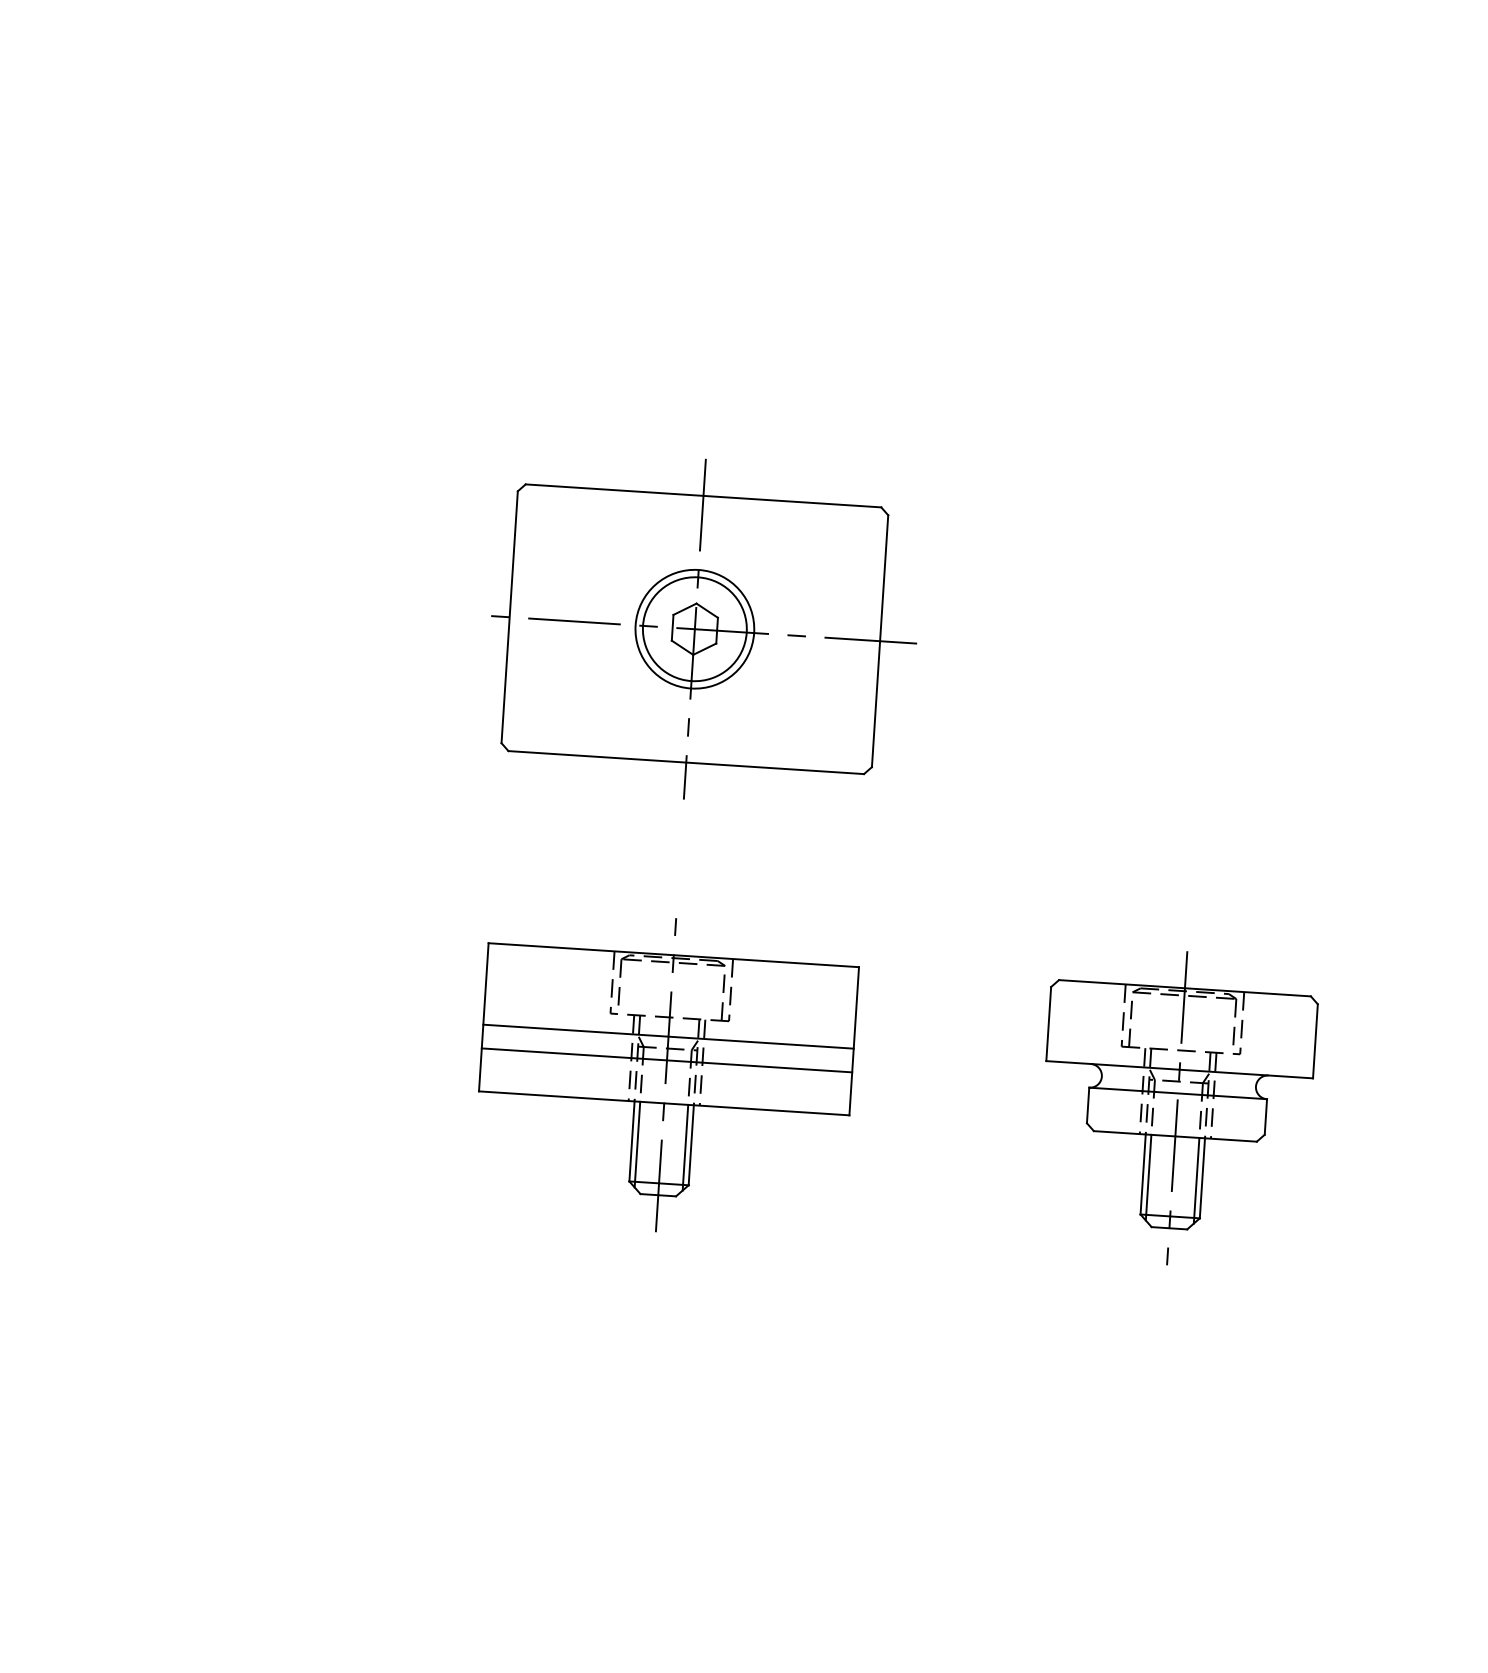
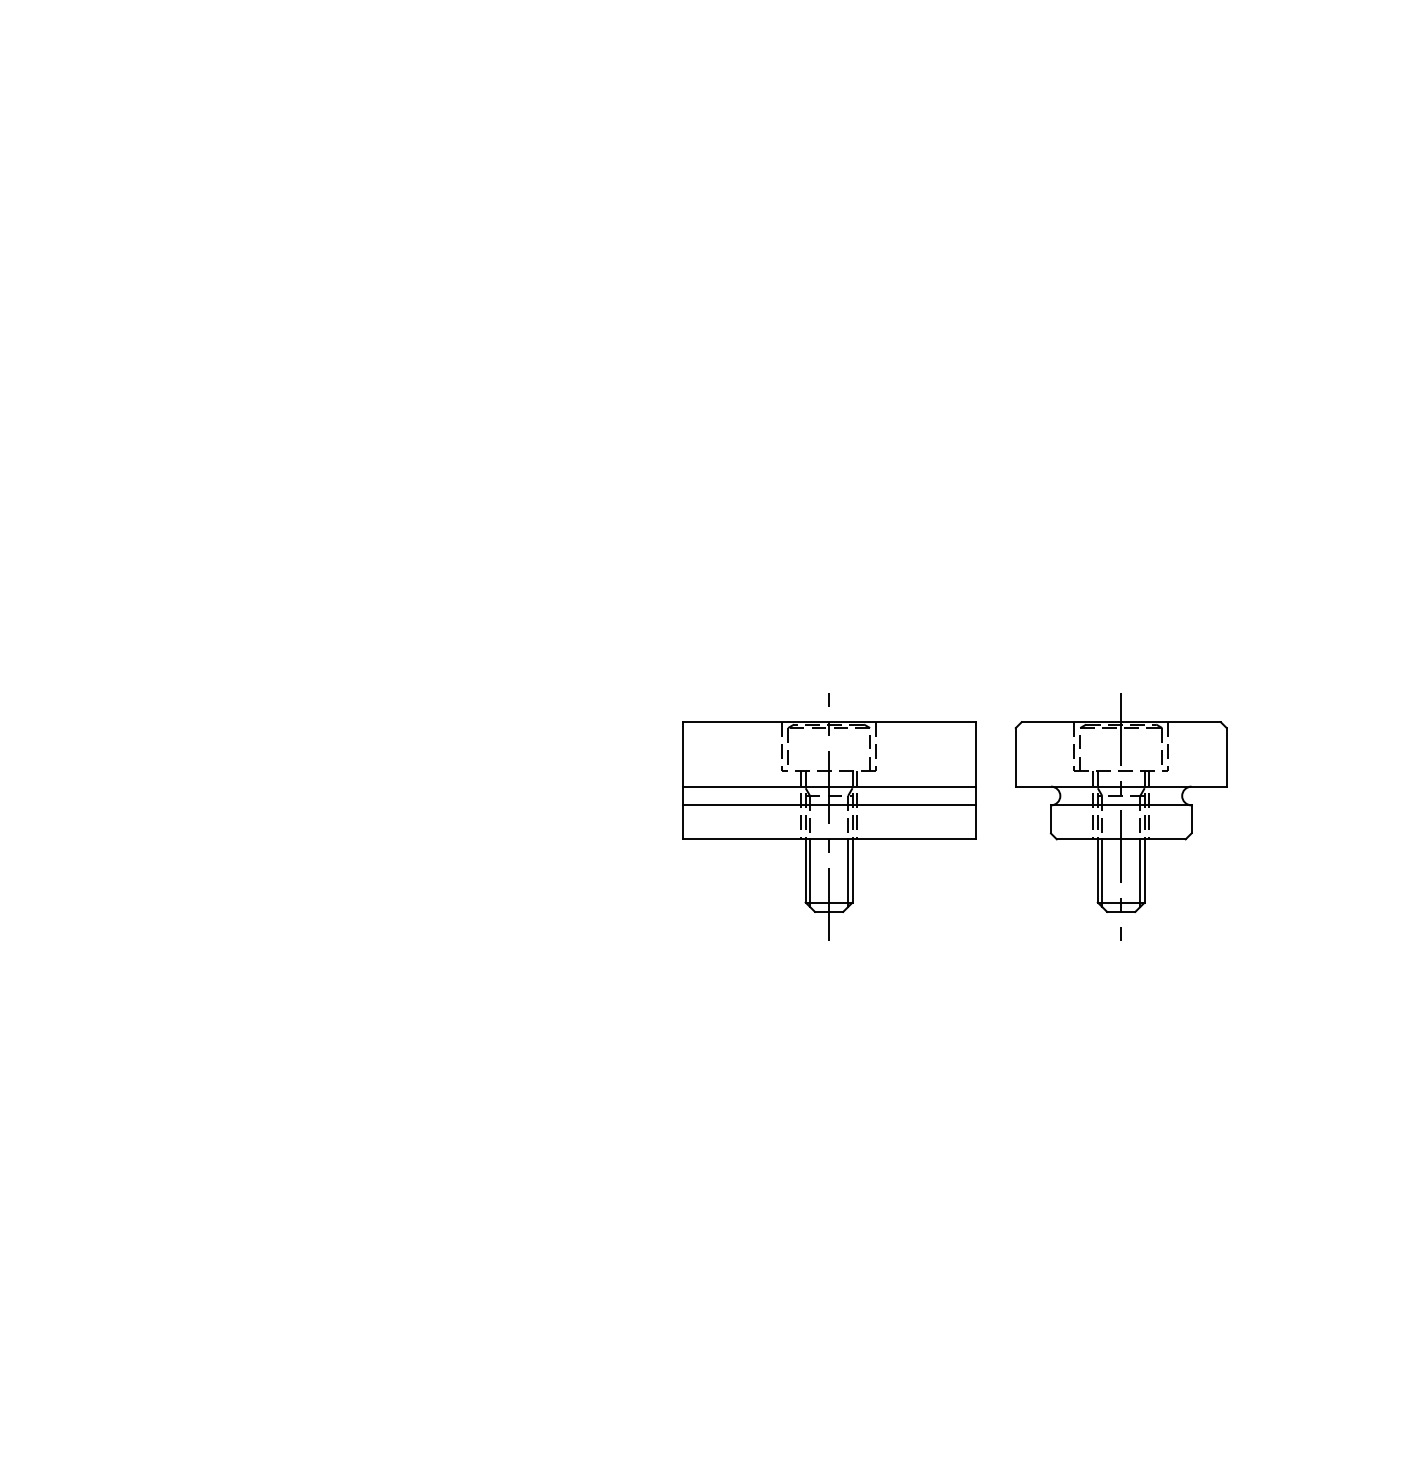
part: (704, 629) -> (836, 464), removed
part: (1176, 1107) -> (1120, 816), moved

